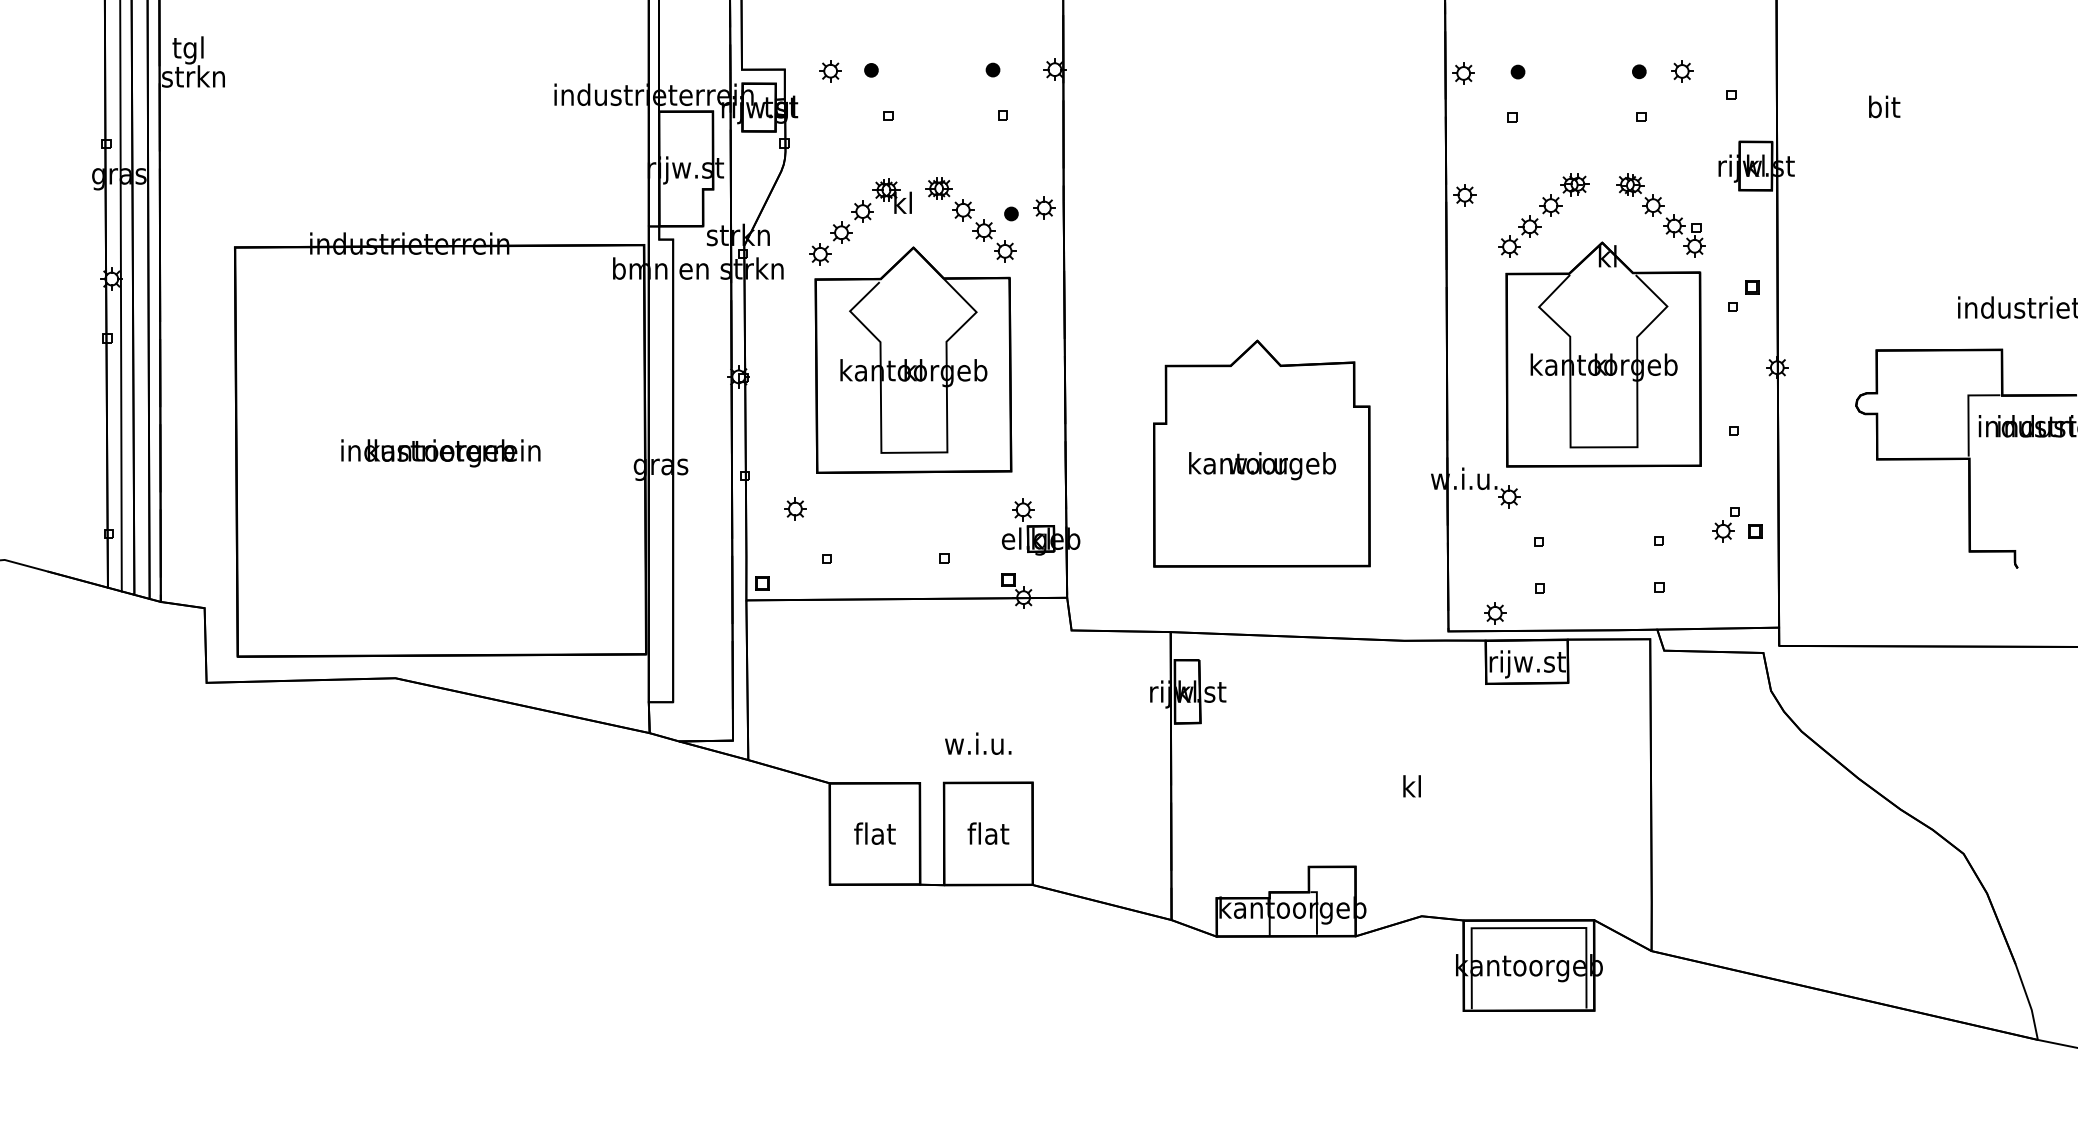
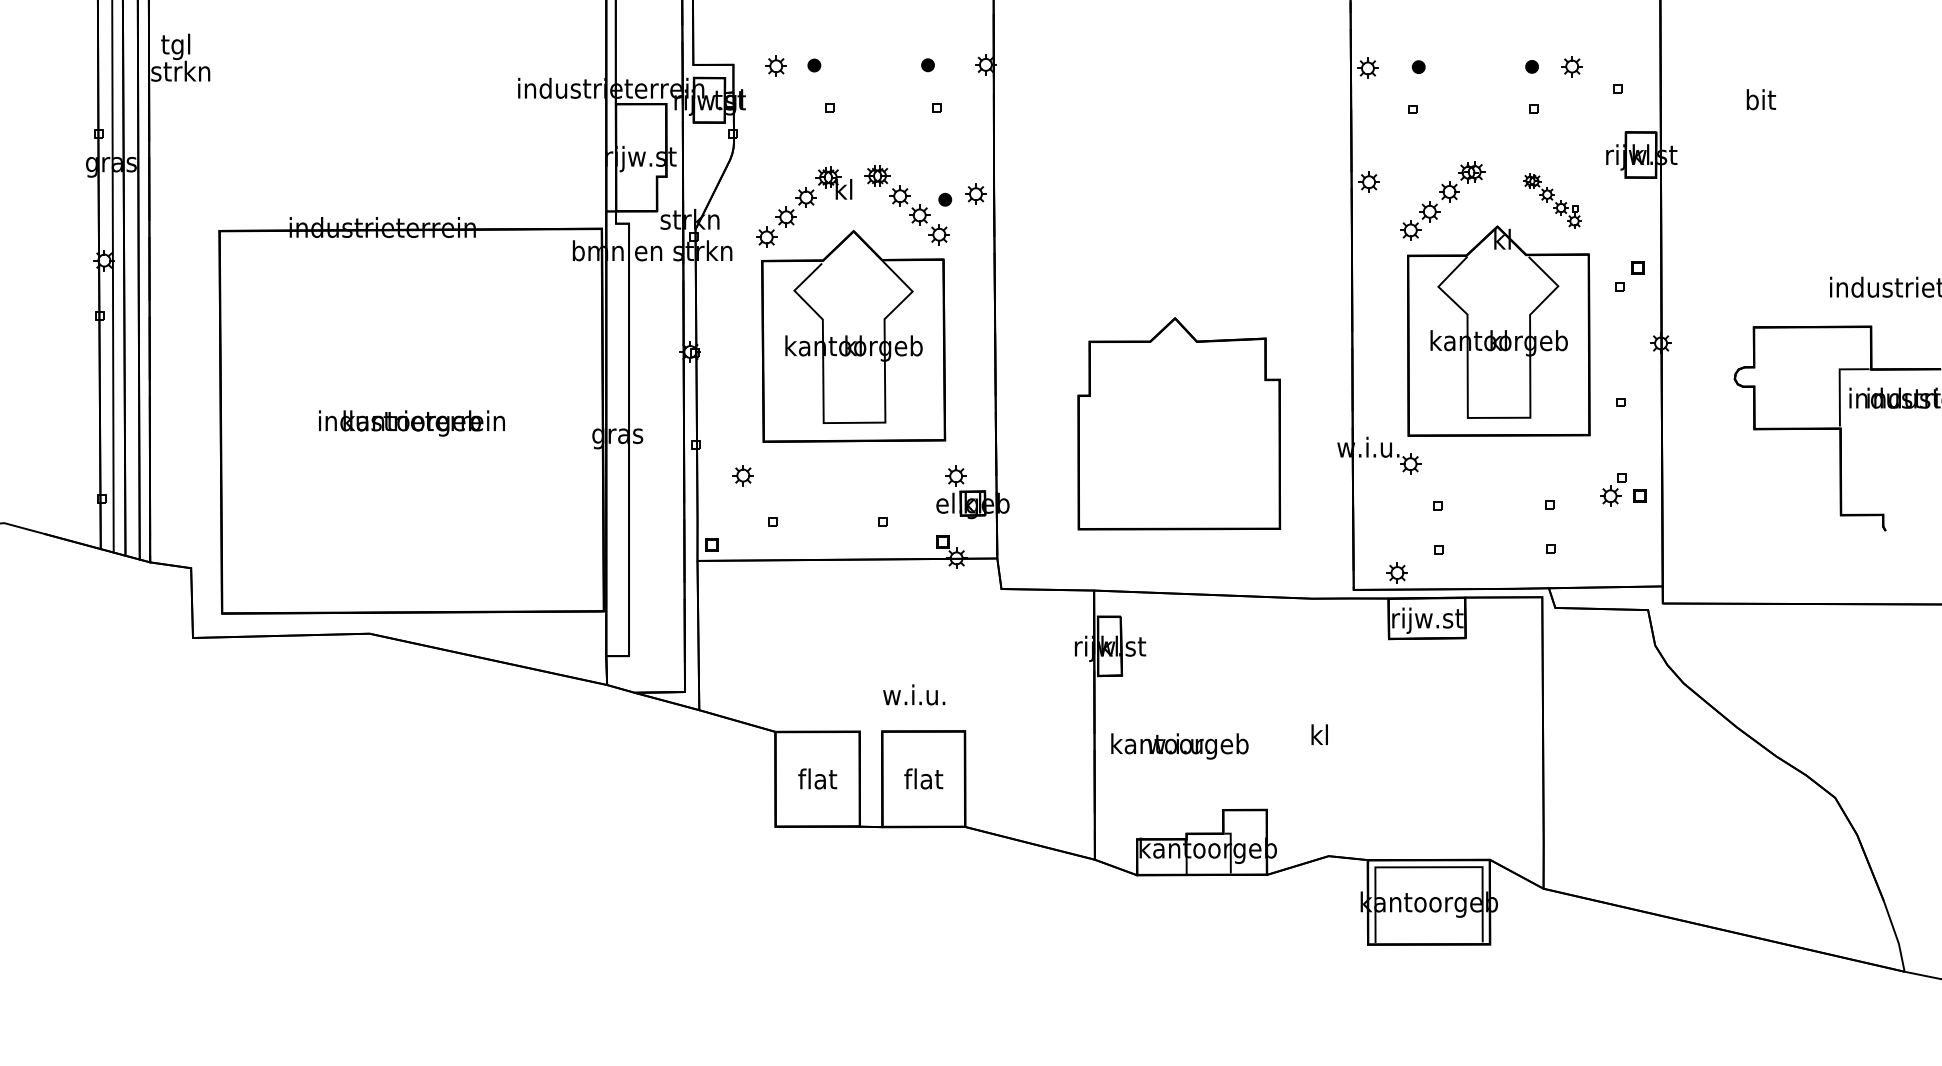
part: (1661, 214) -> (1552, 200), size x0.7
text: (1262, 466) -> (1179, 746), moved

